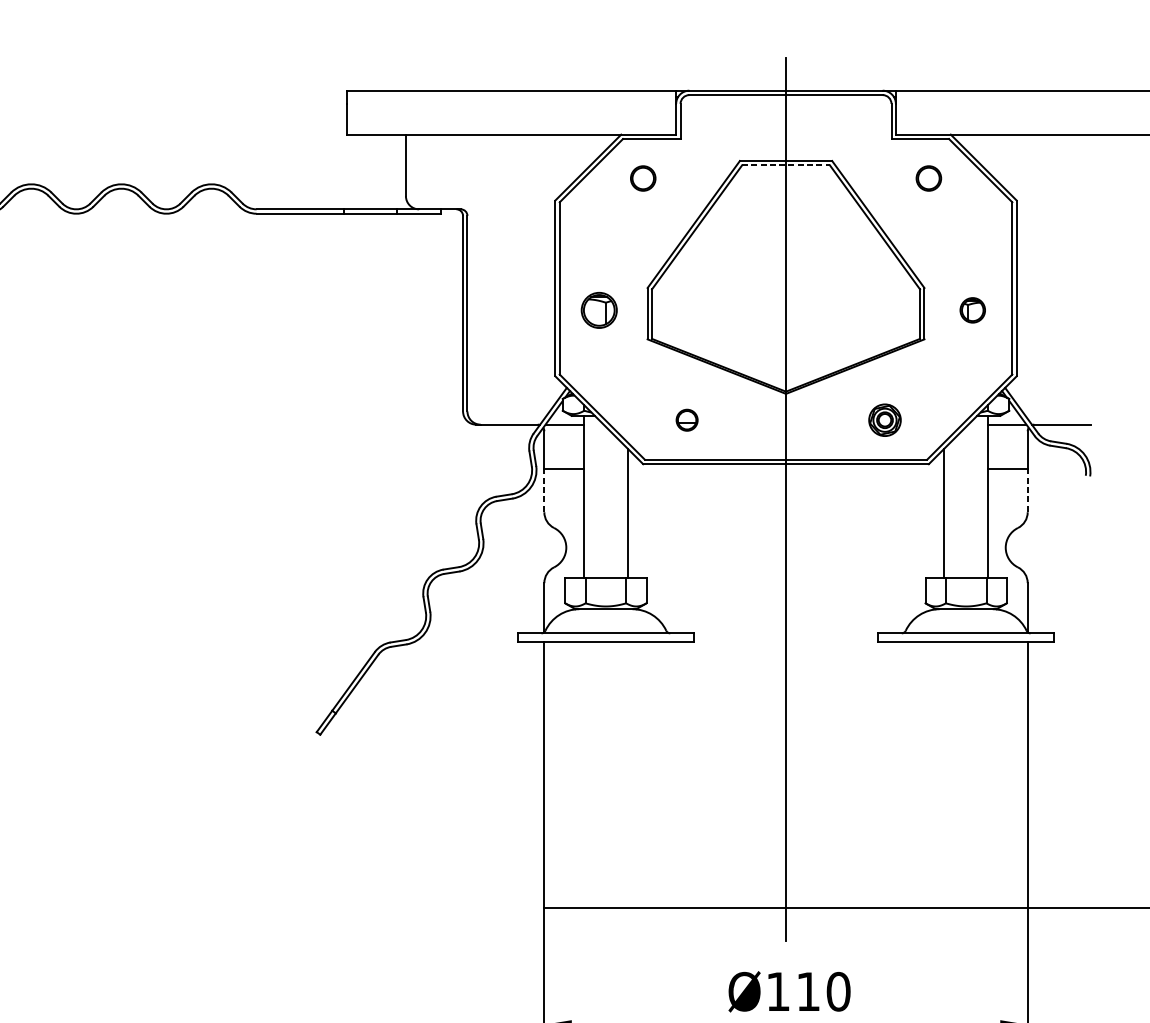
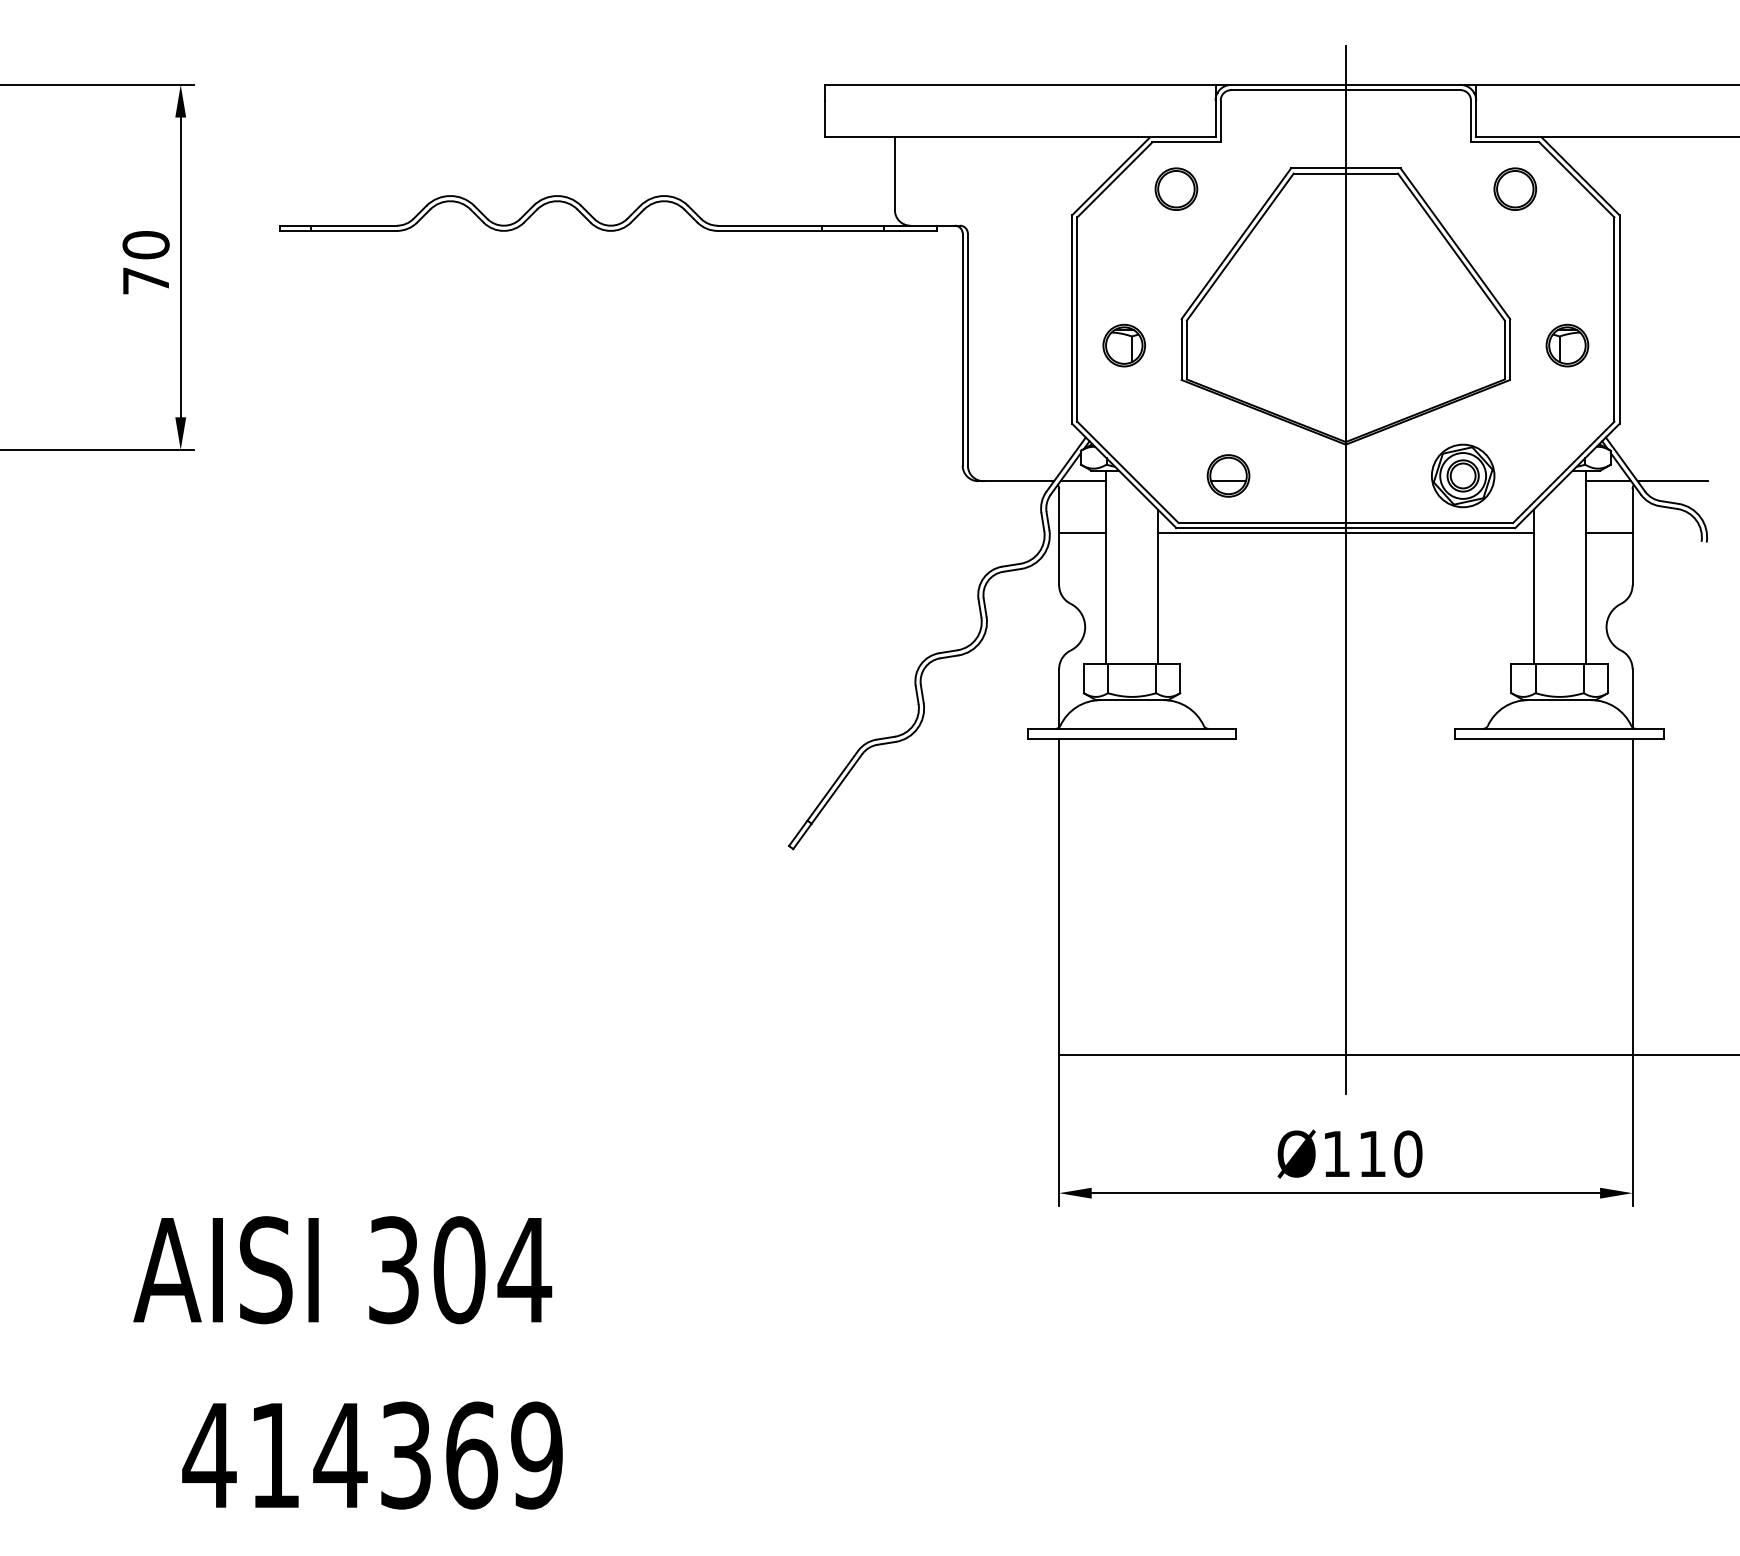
line: (786, 165) -> (1346, 173), dashed -> solid
part: (643, 177) -> (1176, 188), size x1.43
part: (929, 177) -> (1515, 188), size x1.43
part: (972, 310) -> (1567, 345), size x1.43
part: (687, 419) -> (1228, 475), size x1.67
part: (885, 419) -> (1463, 475), size x1.67
line: (785, 468) -> (1345, 533), added
line: (544, 490) -> (1059, 559), dashed -> solid
line: (1027, 490) -> (1632, 559), dashed -> solid

